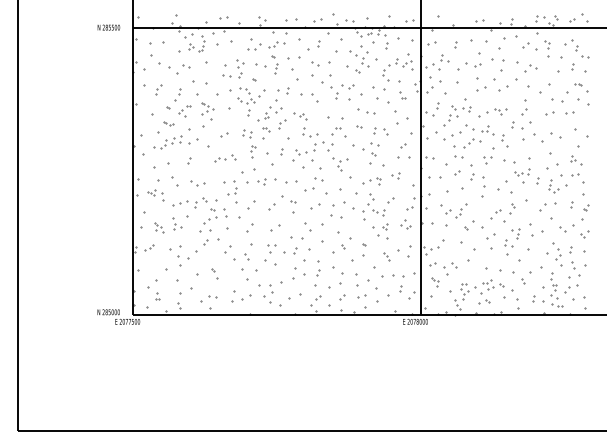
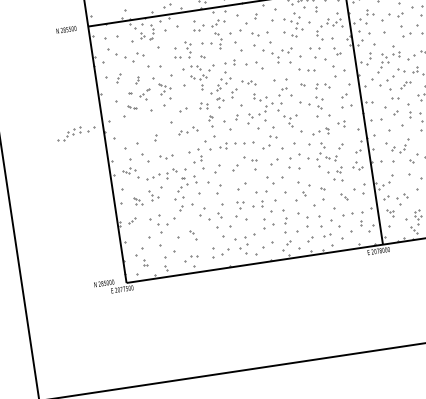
part: (177, 94) -> (136, 80), size x0.6
part: (175, 142) -> (76, 132), moved
part: (472, 143) -> (405, 84), size x0.7

